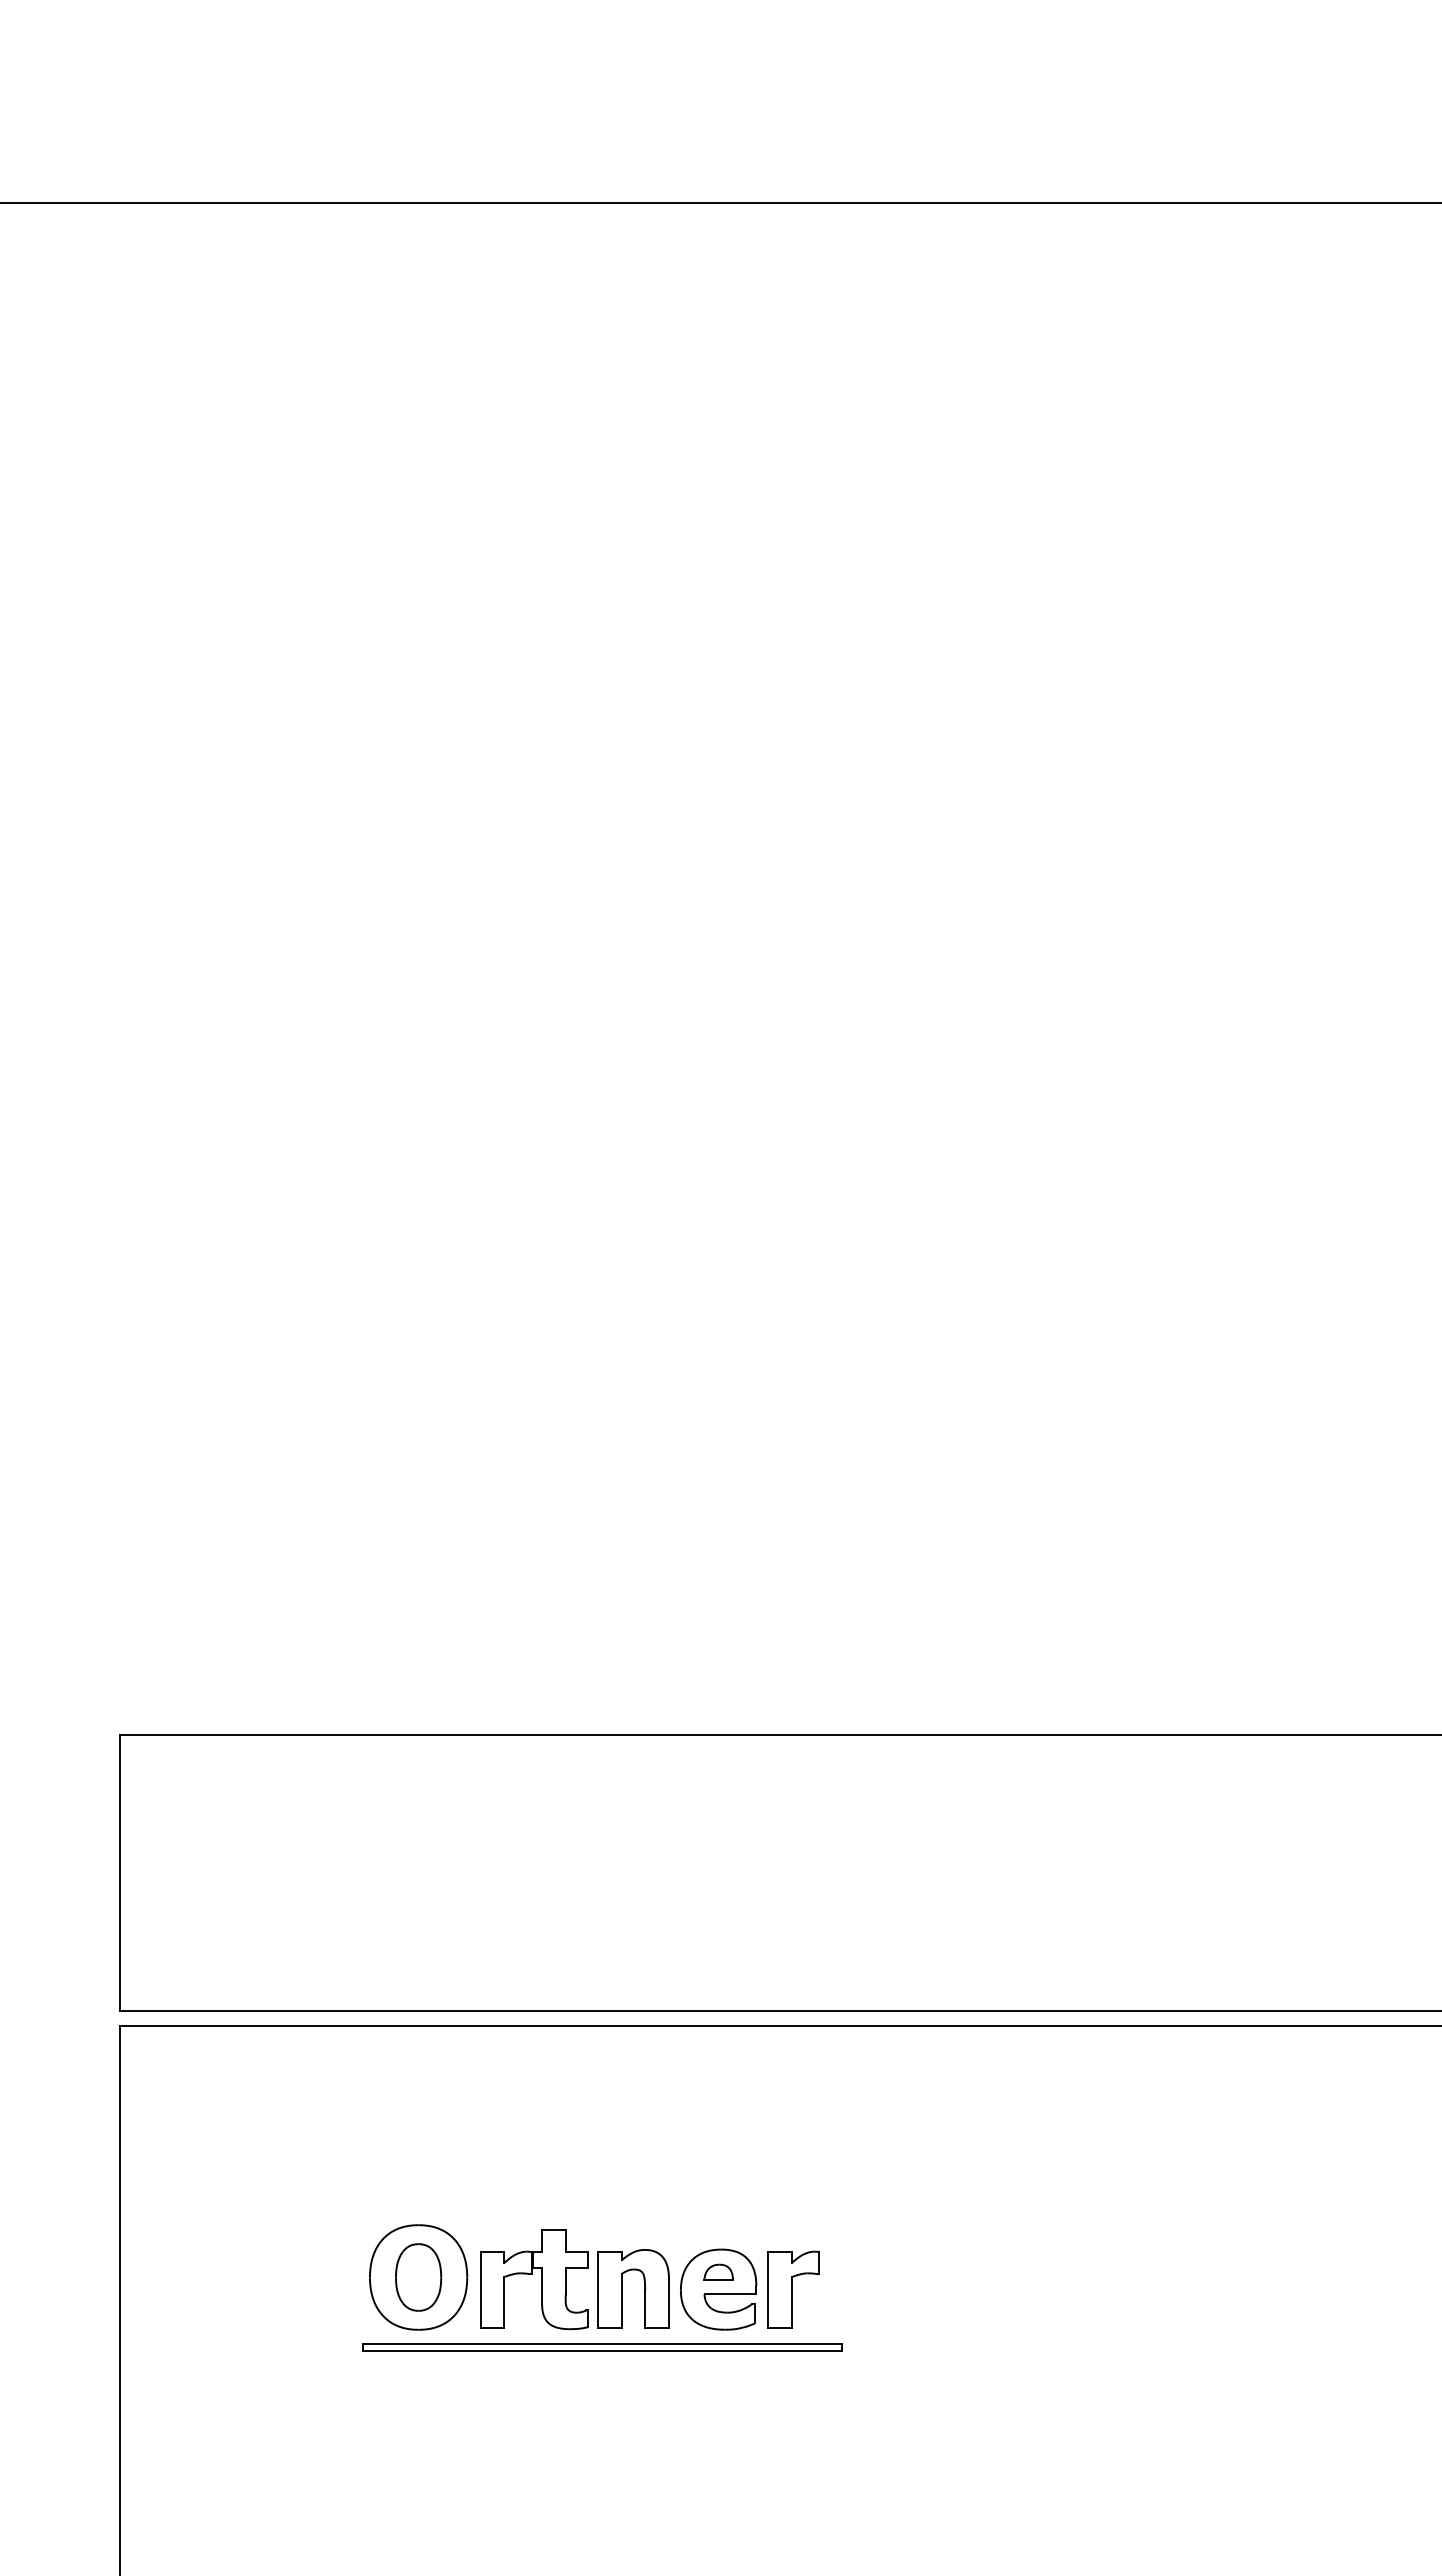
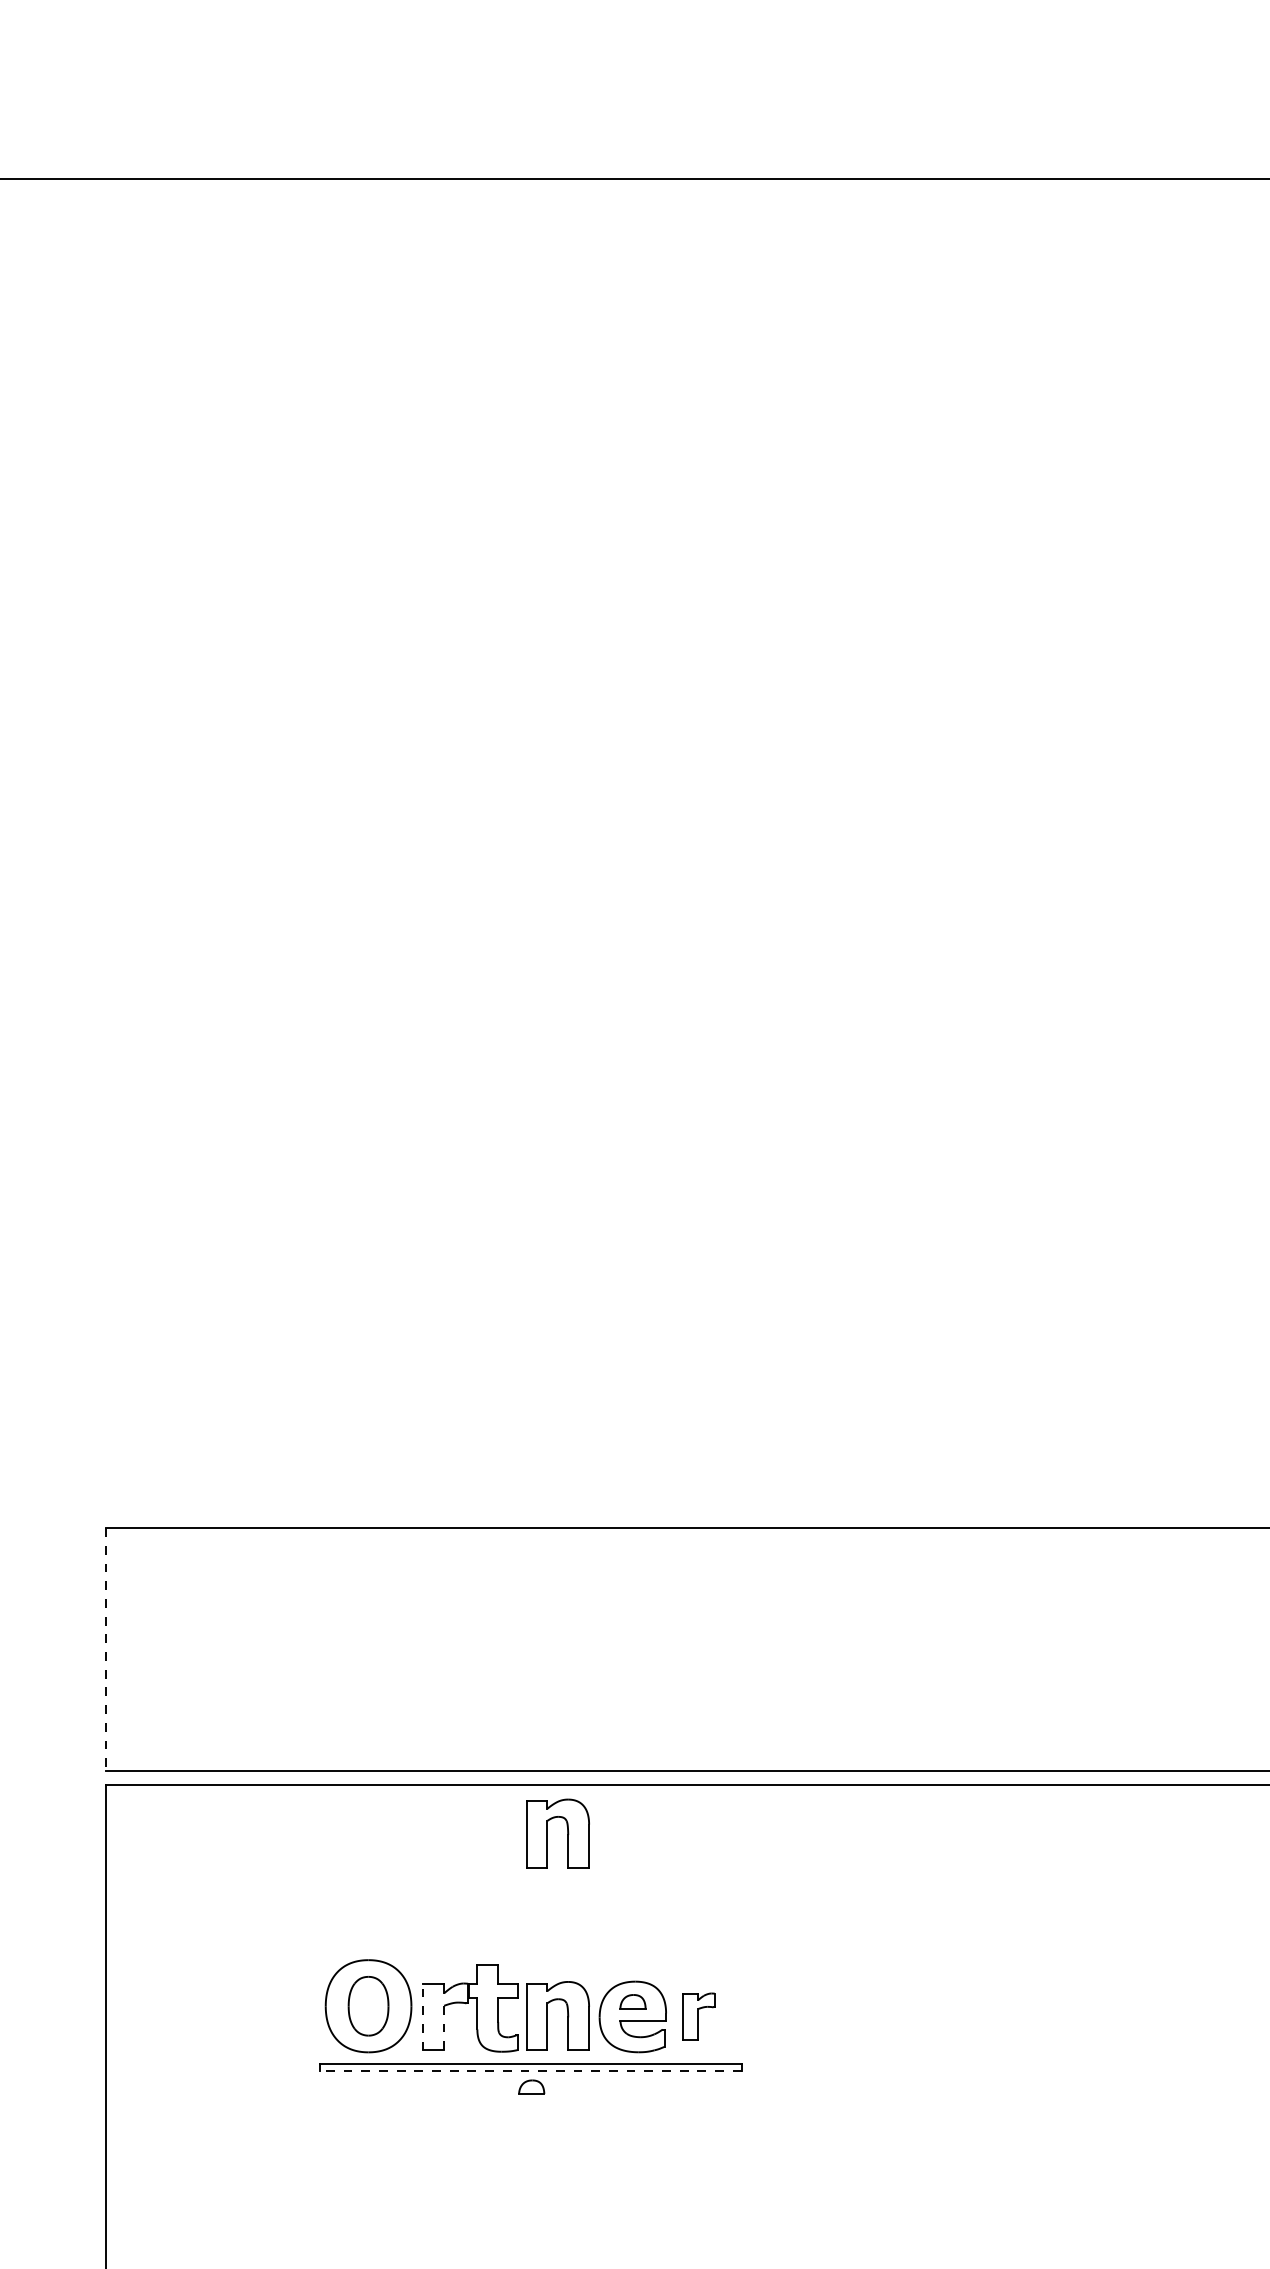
line: (120, 1873) -> (105, 1650), solid -> dashed
part: (622, 2081) -> (548, 1833), added
line: (480, 2289) -> (423, 2016), solid -> dashed
part: (793, 2289) -> (698, 2016), size x0.7
line: (504, 2302) -> (444, 2028), solid -> dashed
line: (602, 2350) -> (530, 2070), solid -> dashed
part: (603, 2368) -> (531, 2086), added

